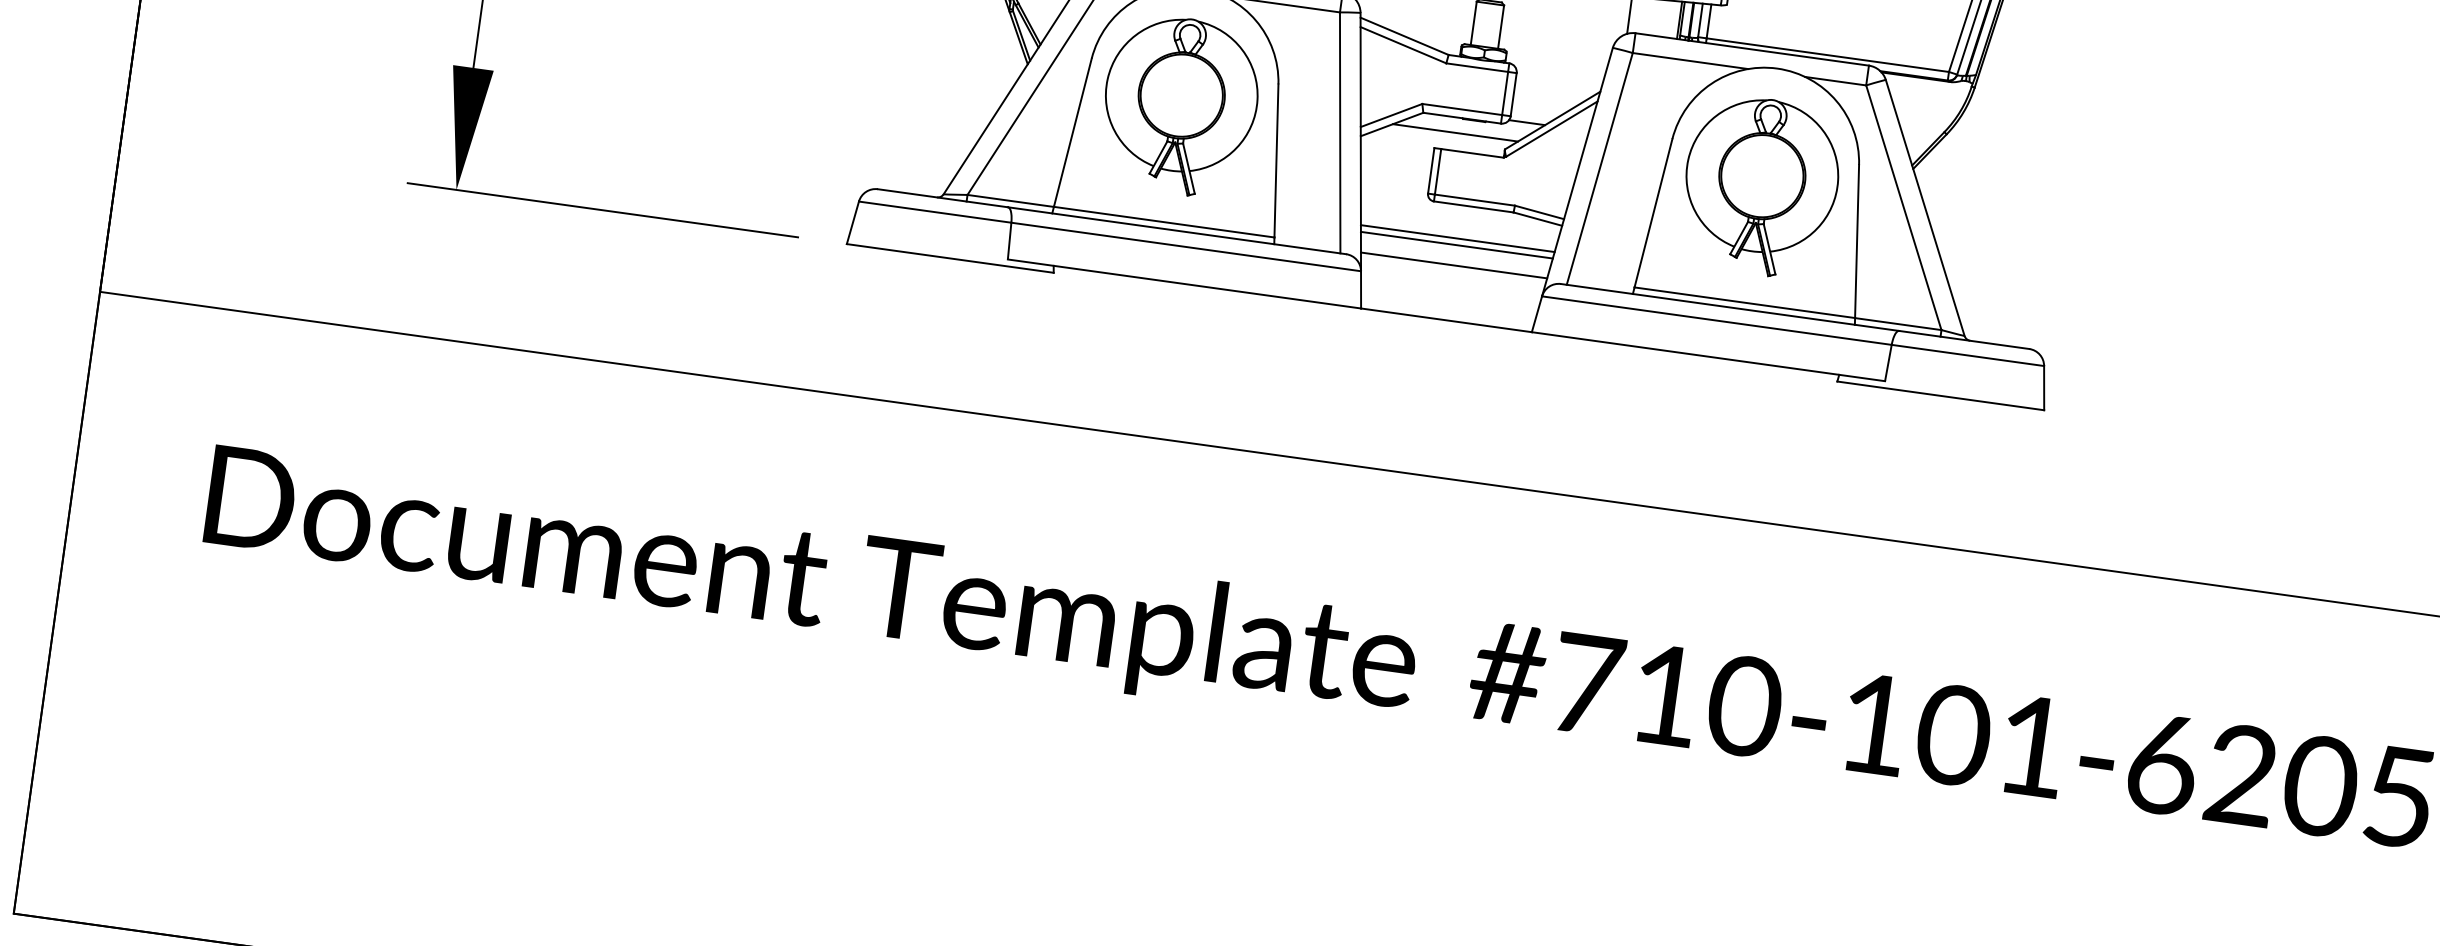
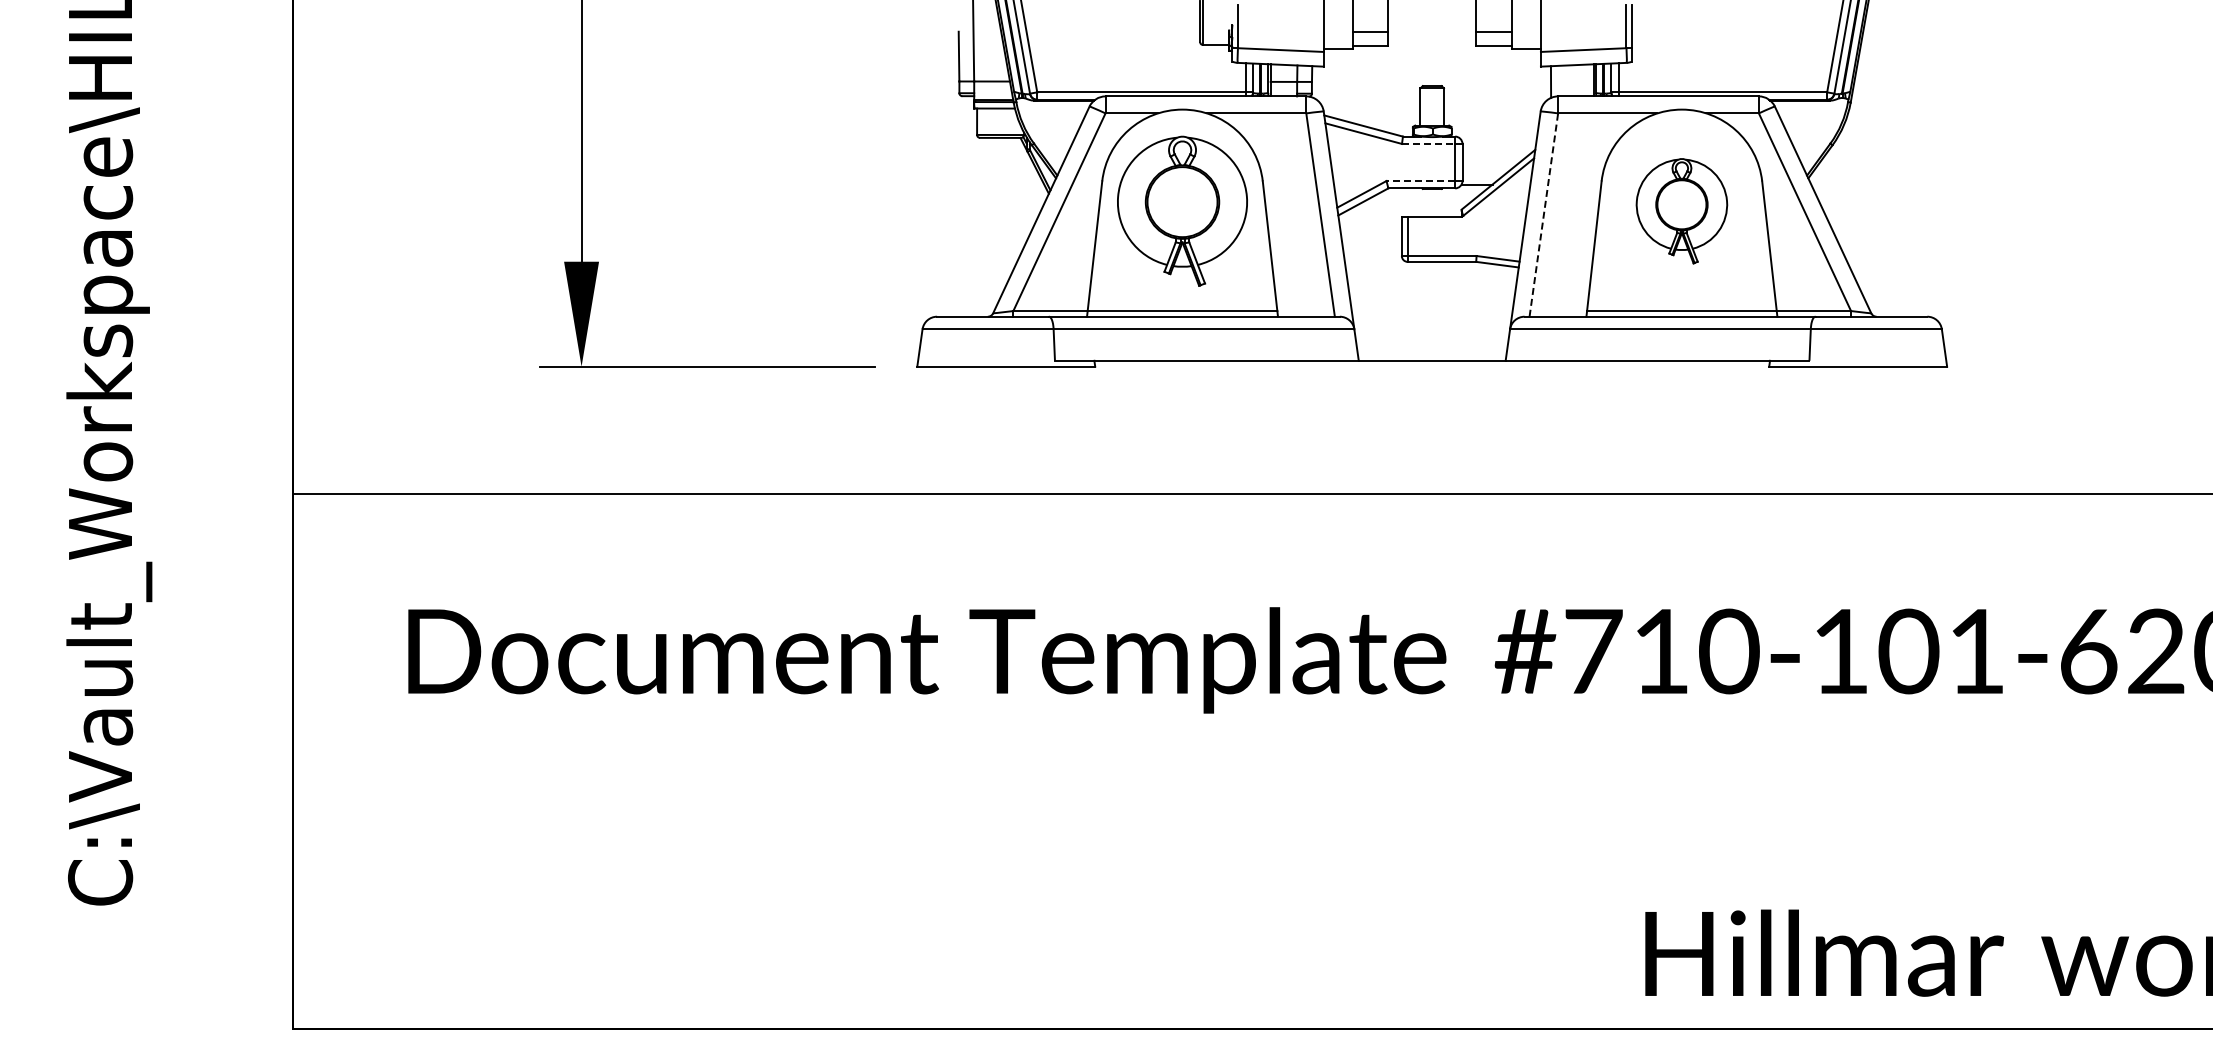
line: (1477, 67) -> (1428, 143), solid -> dashed
line: (1461, 109) -> (1420, 181), solid -> dashed
line: (1455, 132) -> (1417, 201), removed
line: (1599, 169) -> (1543, 215), solid -> dashed
part: (1760, 185) -> (1681, 210), size x0.7
line: (1456, 238) -> (1431, 290), removed
line: (1456, 245) -> (1431, 296), removed
line: (1454, 265) -> (1432, 313), removed

